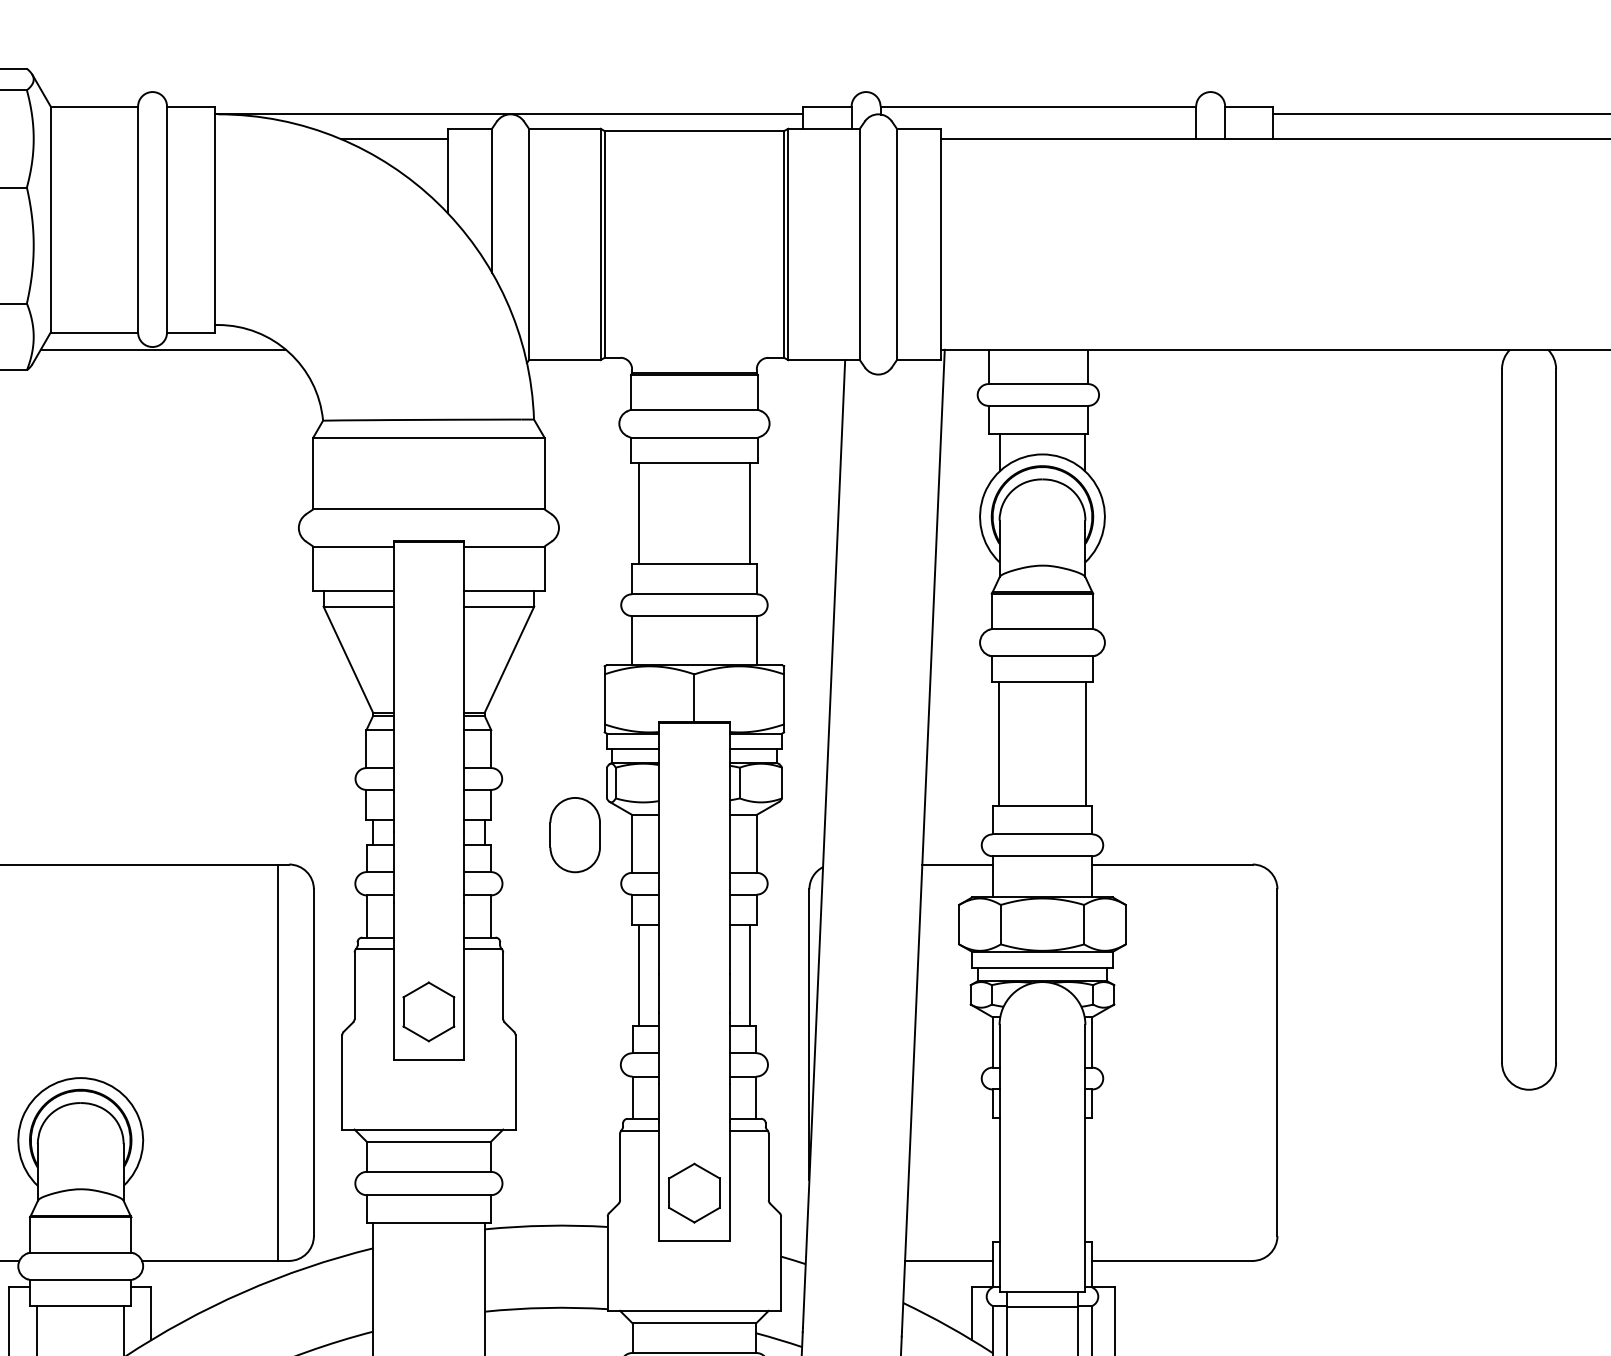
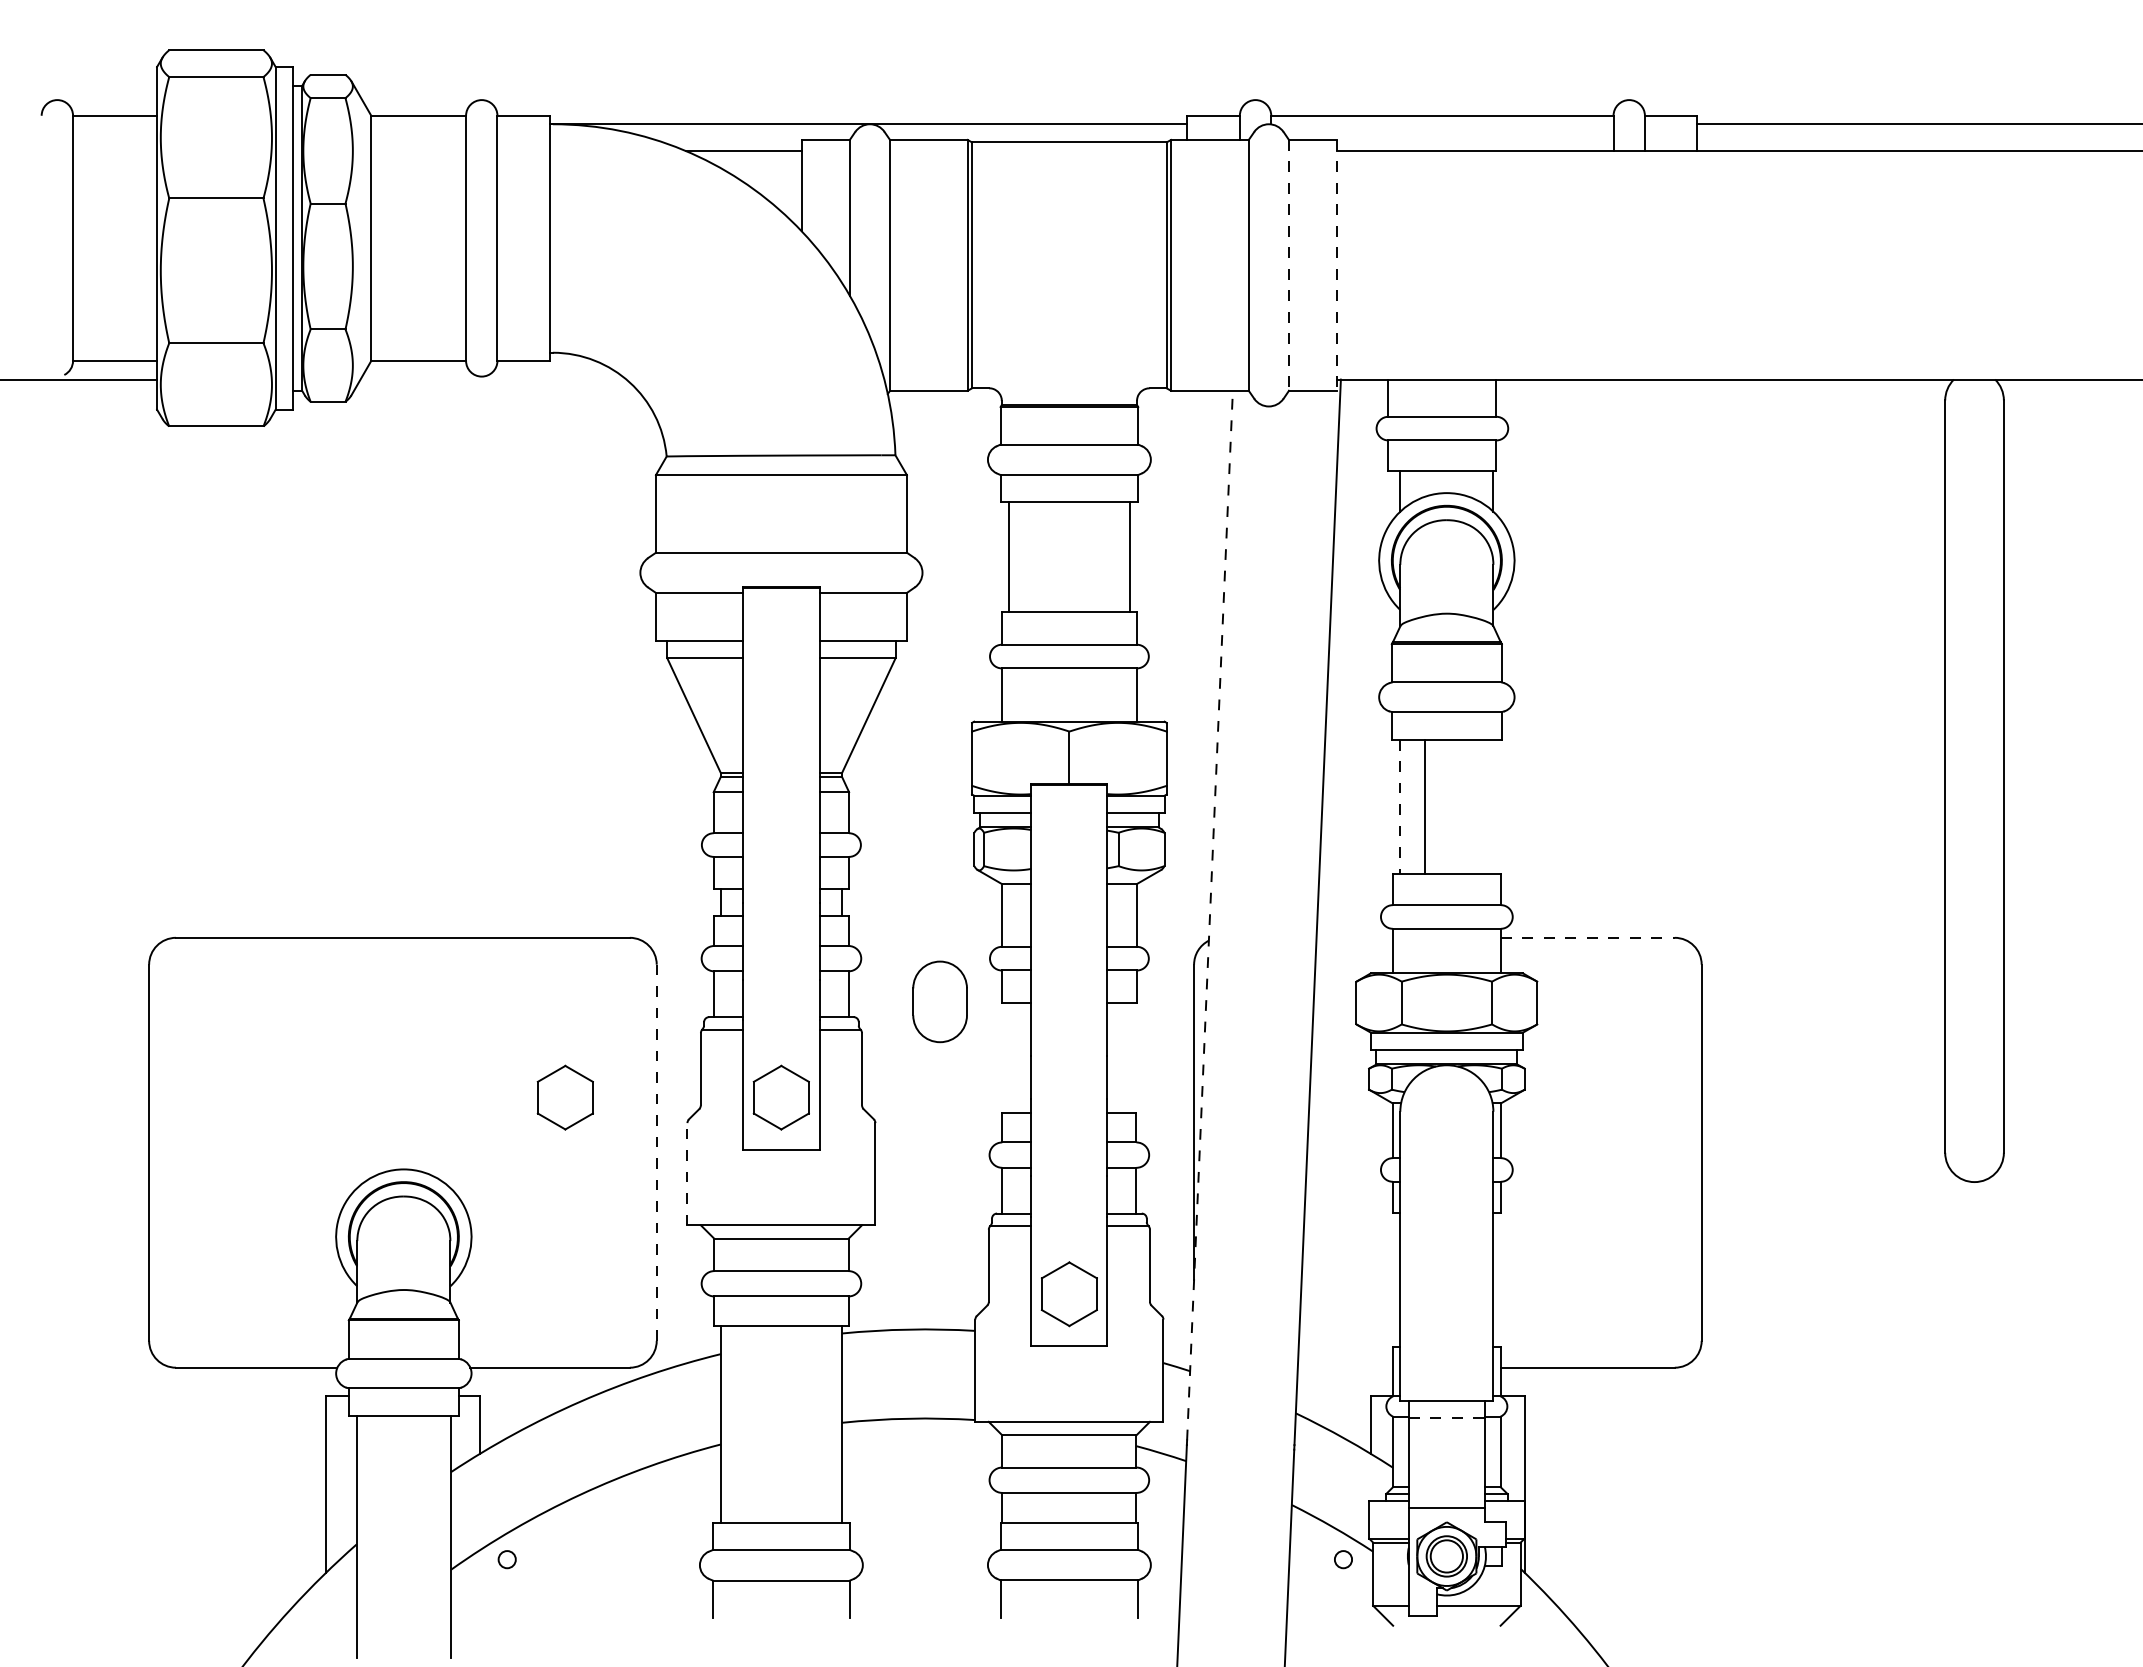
line: (896, 244) -> (1288, 265), solid -> dashed
line: (941, 244) -> (1337, 265), solid -> dashed
line: (163, 349) -> (493, 379), removed
line: (1085, 743) -> (1424, 806), moved
line: (998, 744) -> (1399, 807), solid -> dashed
part: (574, 834) -> (939, 1001), moved
line: (824, 843) -> (1210, 915), solid -> dashed
line: (957, 864) -> (1354, 937), removed
line: (1172, 864) -> (1587, 937), solid -> dashed
line: (638, 974) -> (1008, 1057), removed
line: (749, 974) -> (1129, 1057), removed
part: (228, 1011) -> (564, 1097), added
line: (277, 1062) -> (617, 1152), removed
line: (313, 1063) -> (656, 1153), solid -> dashed
line: (342, 1081) -> (687, 1173), solid -> dashed
line: (949, 1260) -> (1345, 1367), removed
line: (1043, 1306) -> (1447, 1417), solid -> dashed

